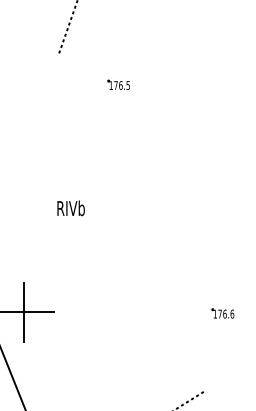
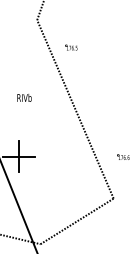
part: (118, 84) -> (71, 47), moved
text: (71, 207) -> (24, 97), moved
line: (131, 222) -> (75, 109), added

